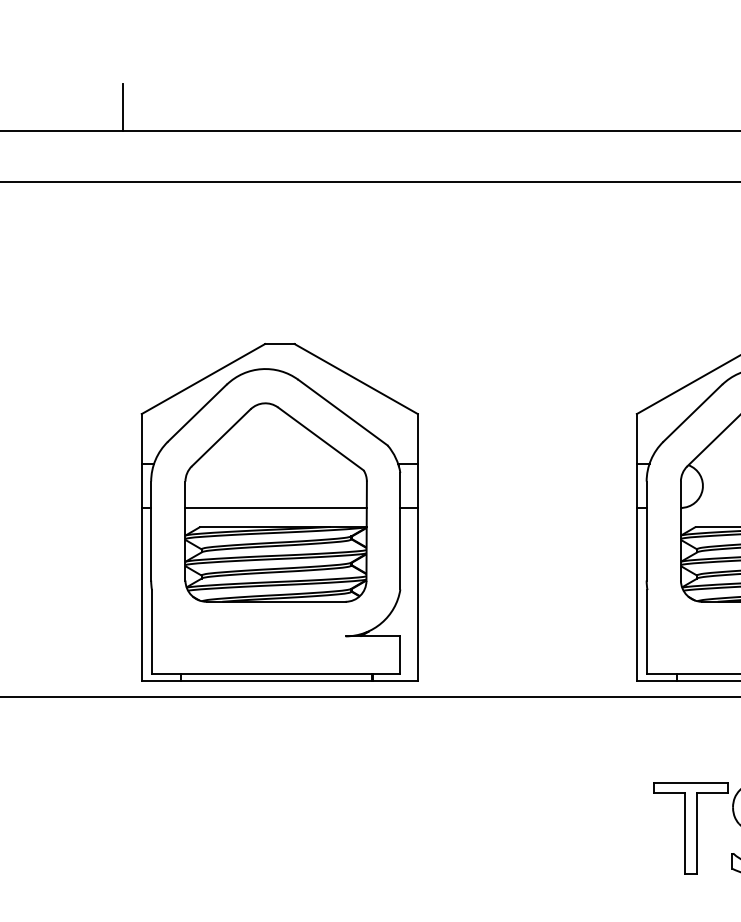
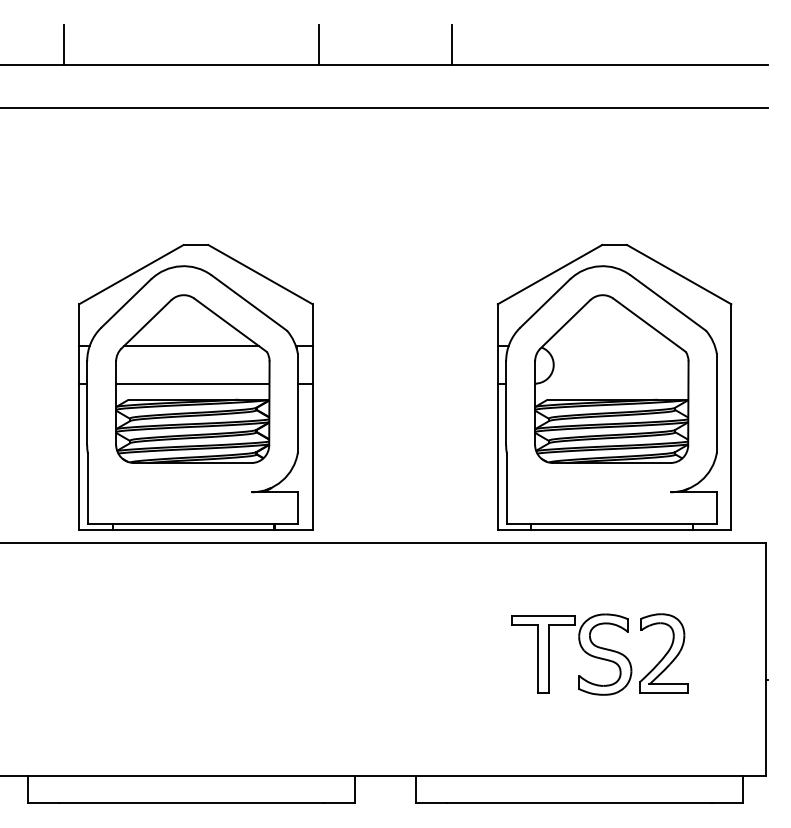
line: (424, 106) -> (318, 44), added
line: (582, 106) -> (451, 44), added
line: (274, 464) -> (191, 346), added

